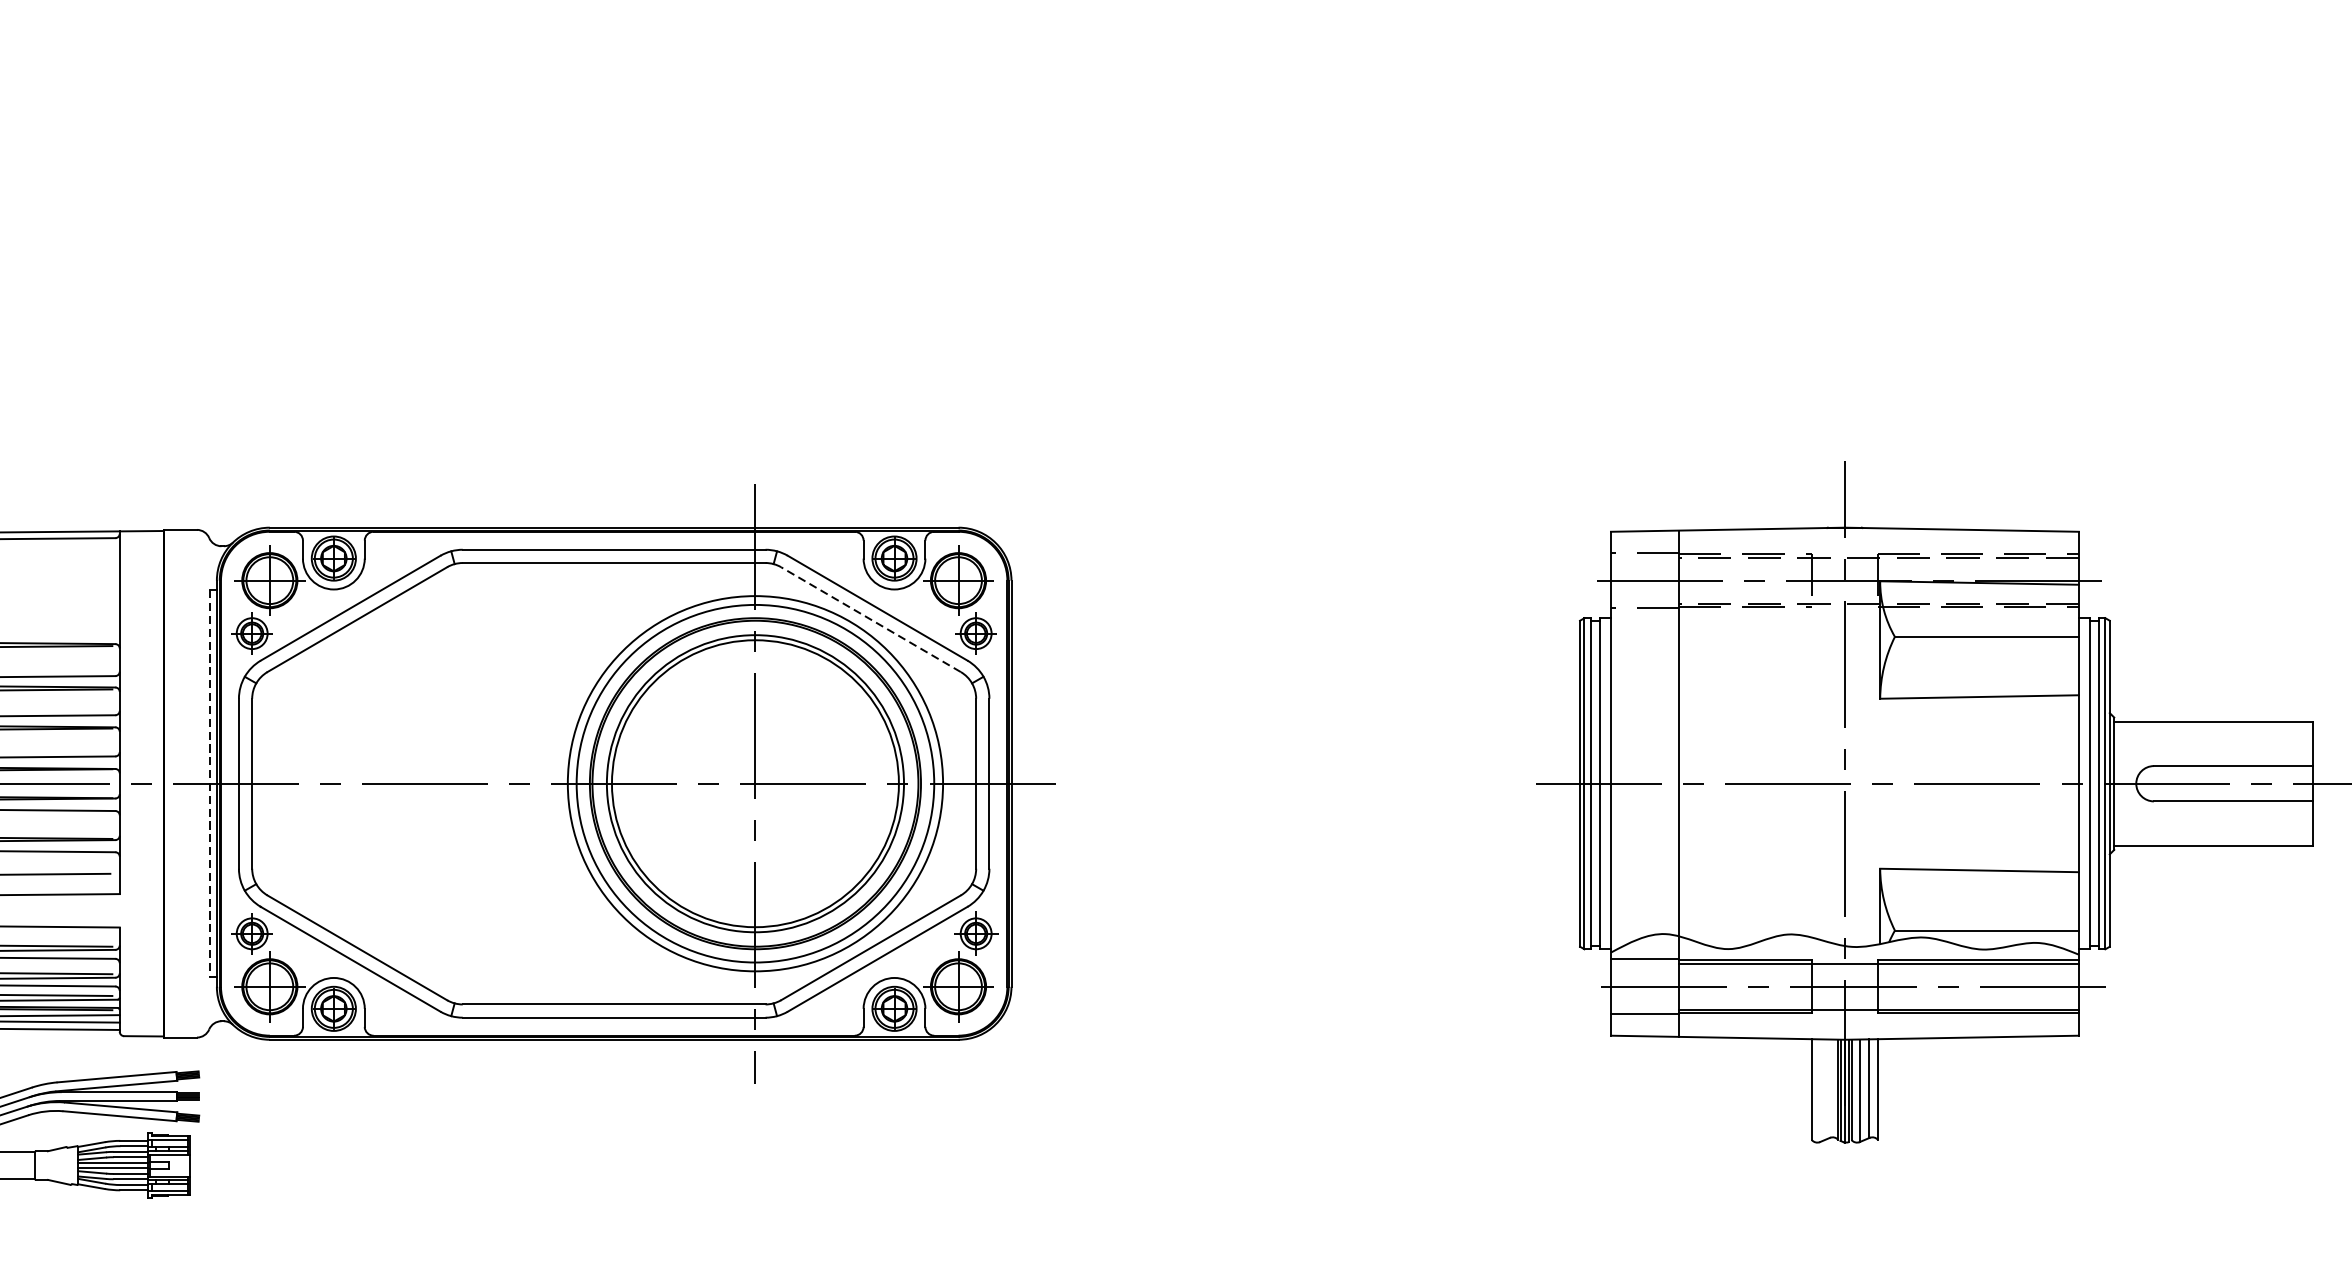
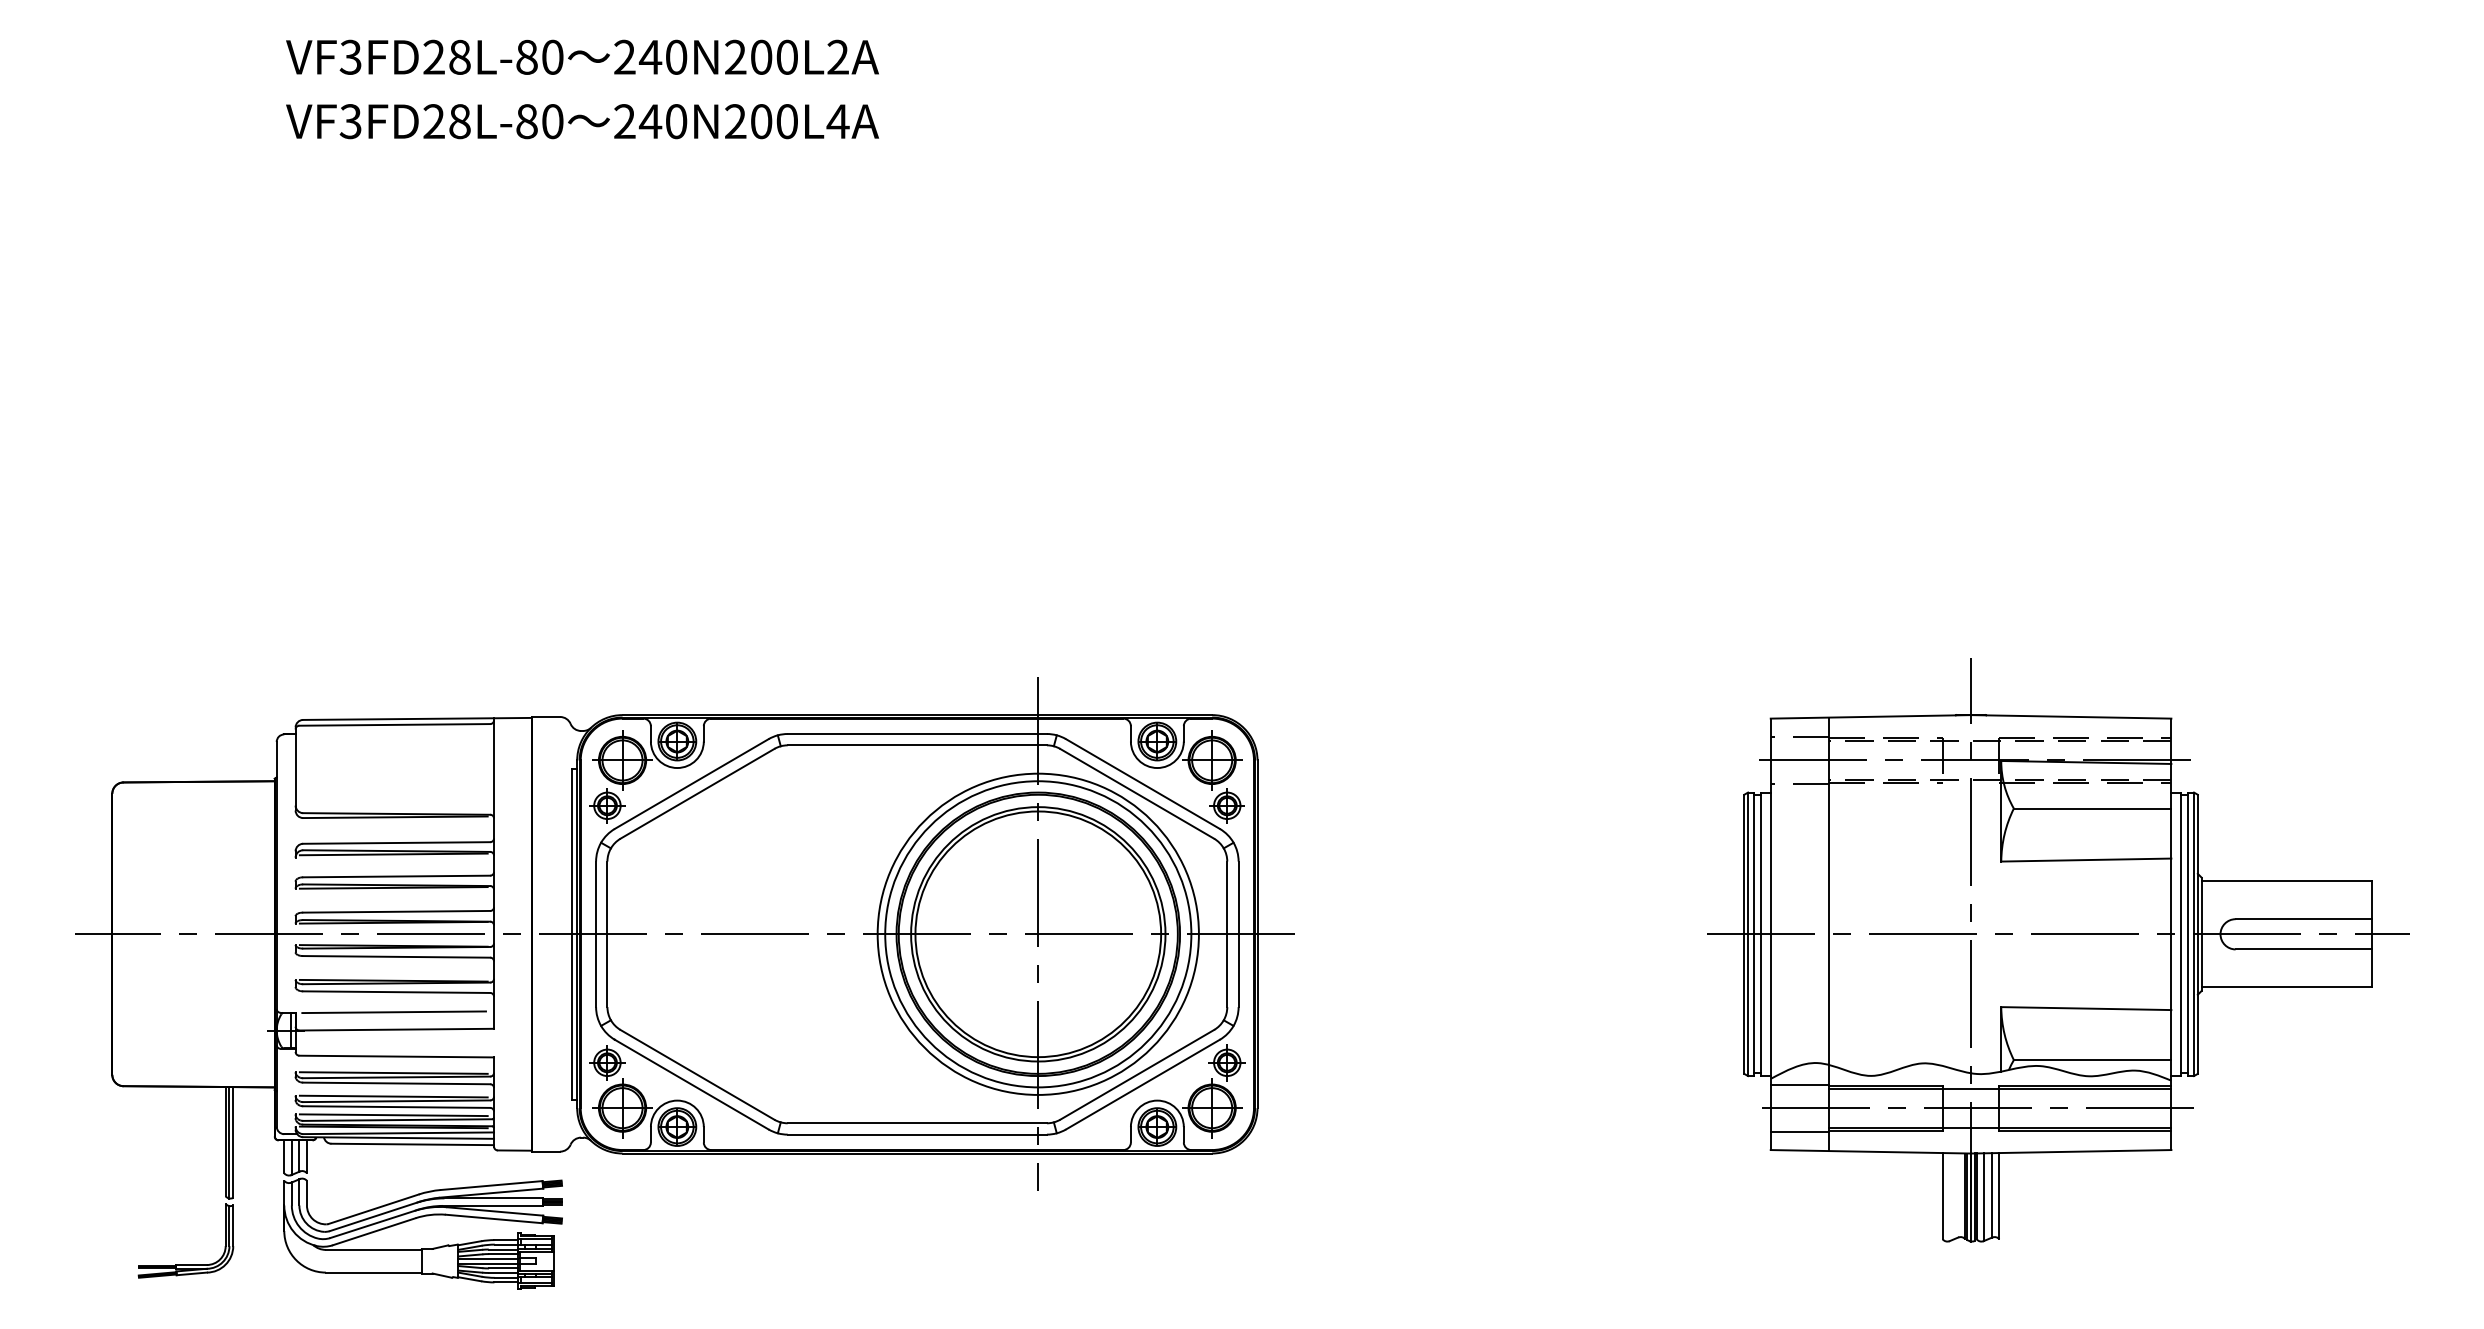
line: (870, 619) -> (1136, 793), dashed -> solid
line: (210, 783) -> (571, 934), dashed -> solid

